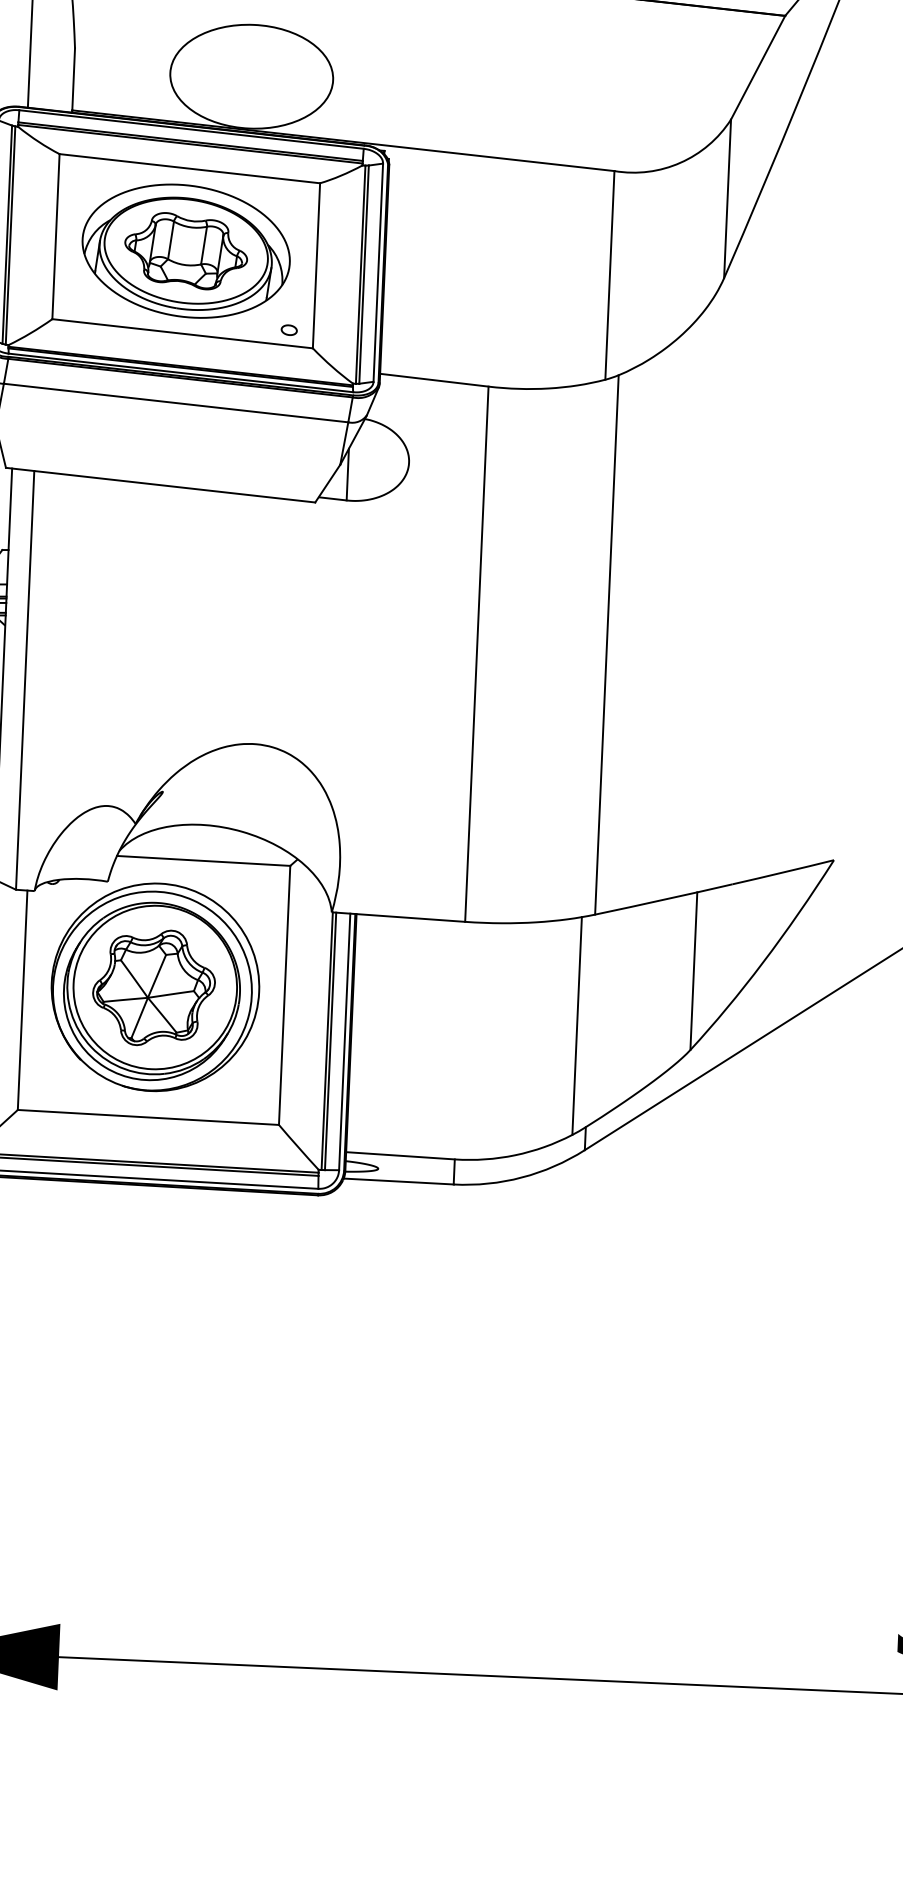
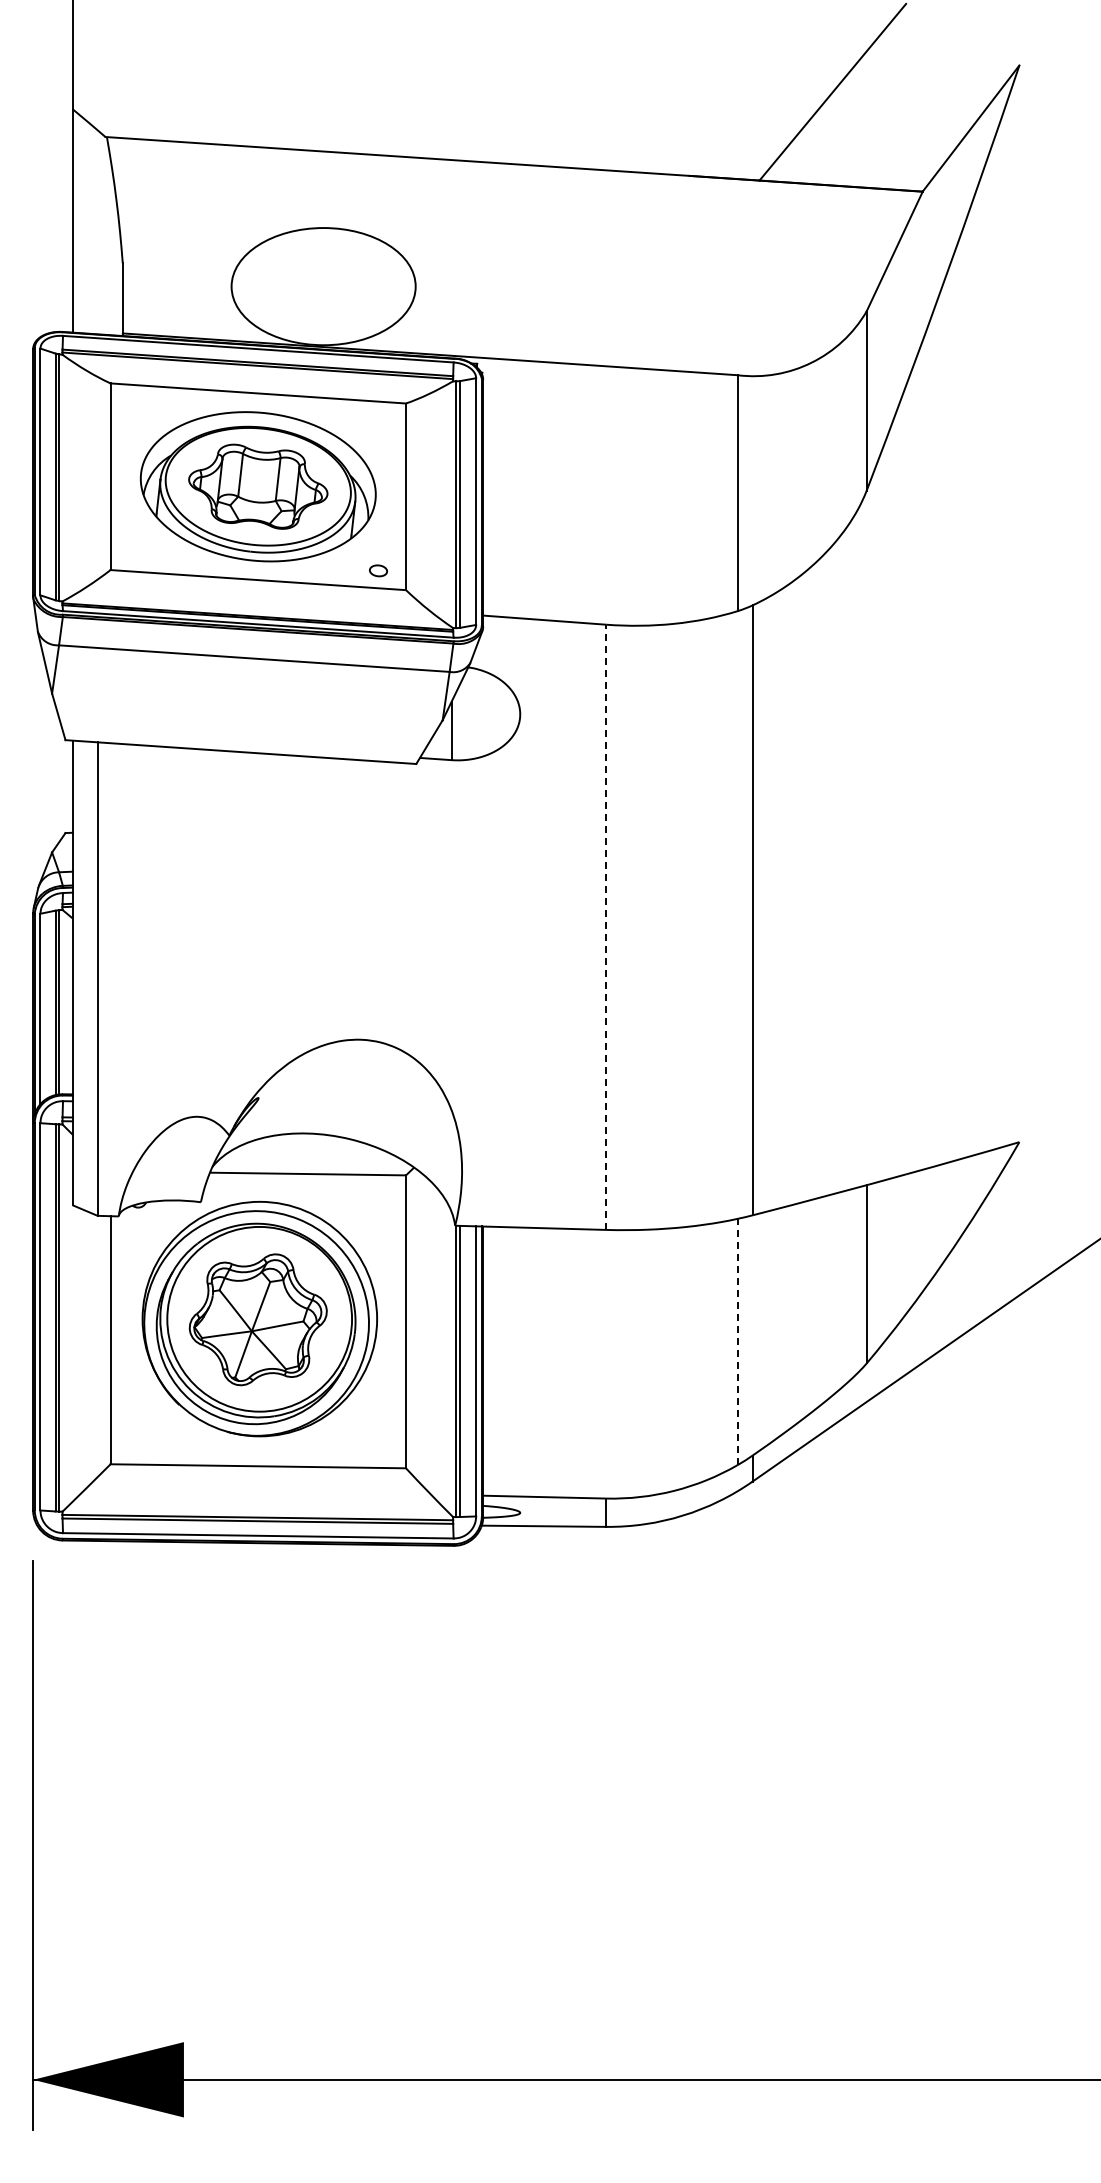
line: (477, 654) -> (606, 927), solid -> dashed
line: (577, 1025) -> (737, 1341), solid -> dashed

